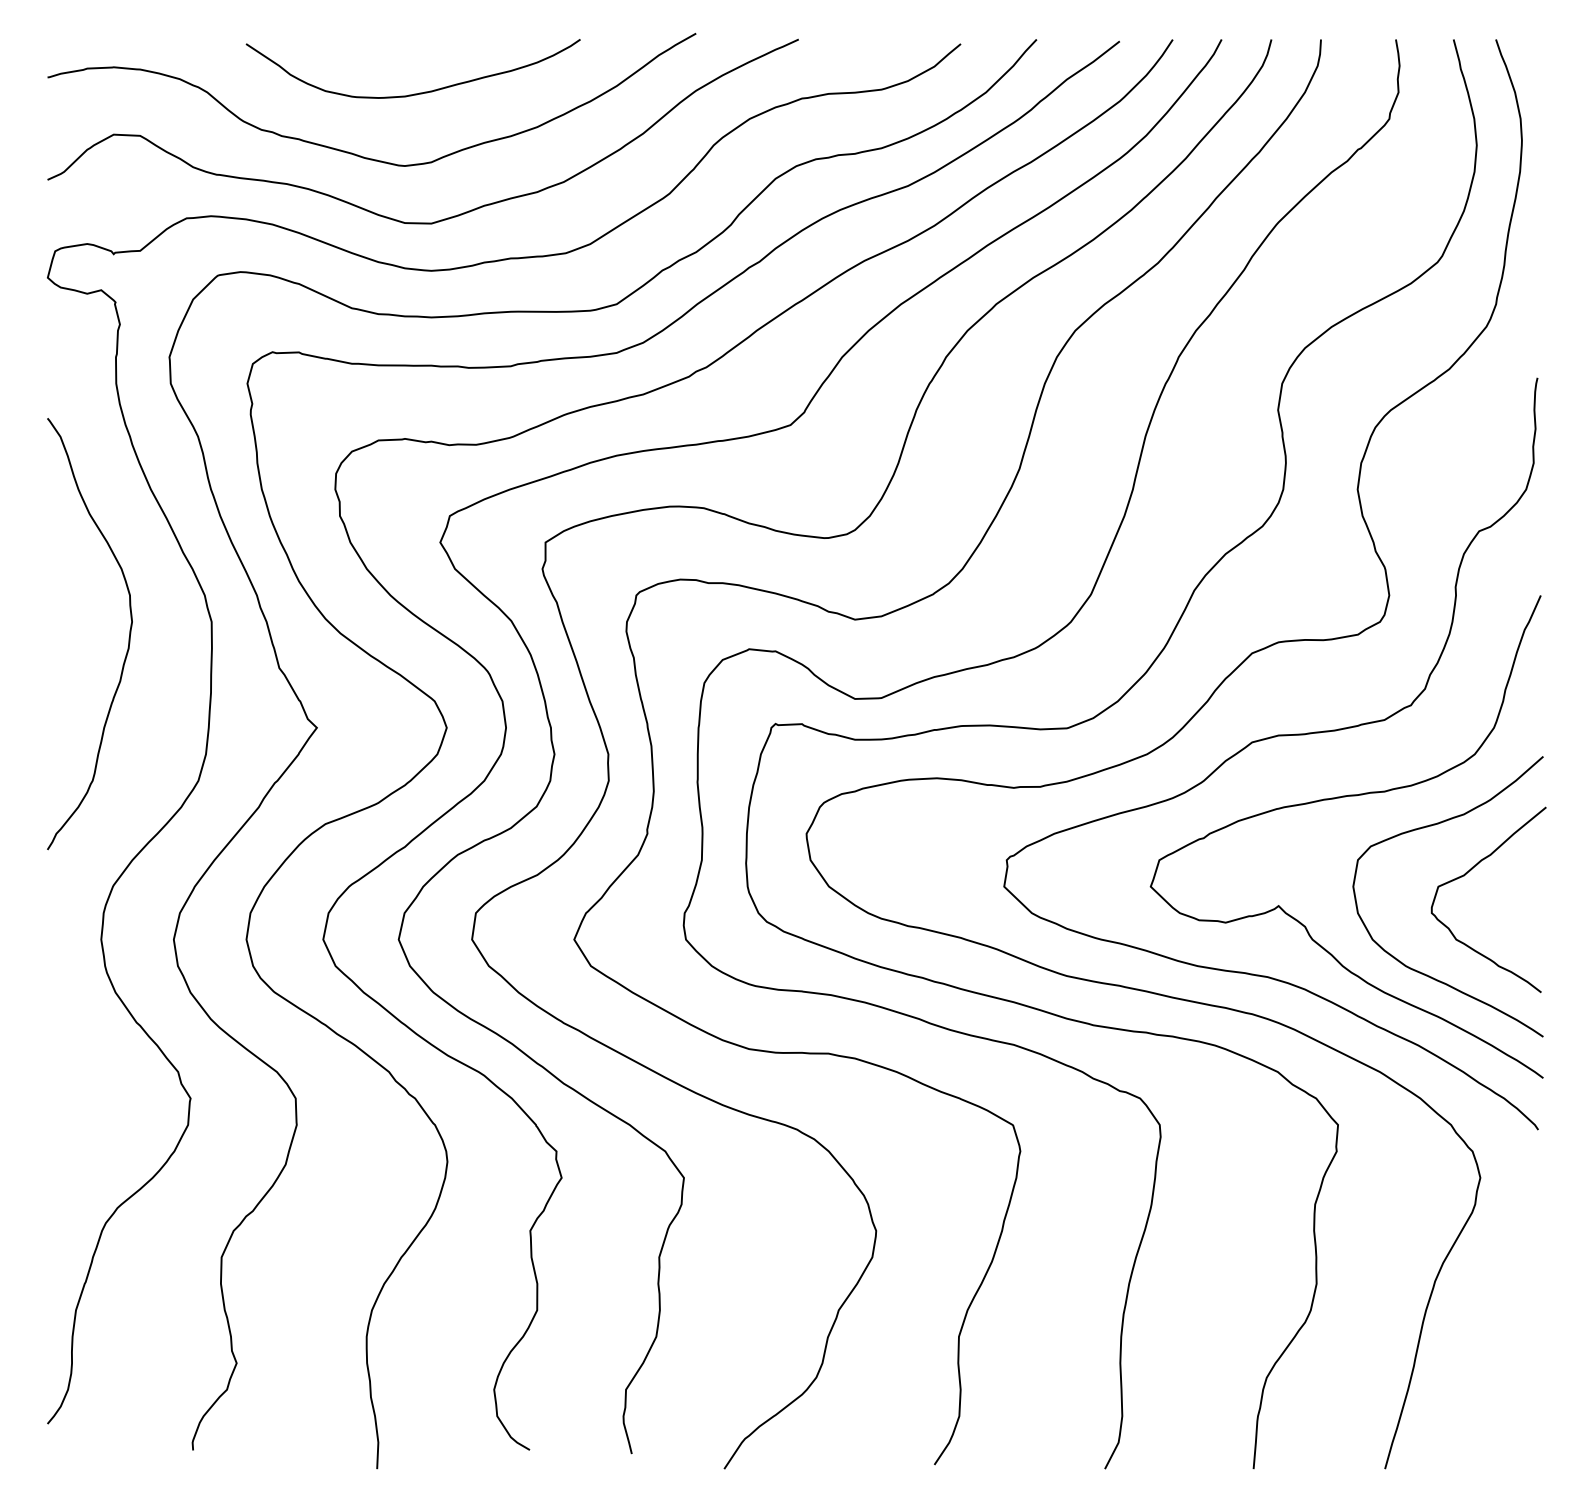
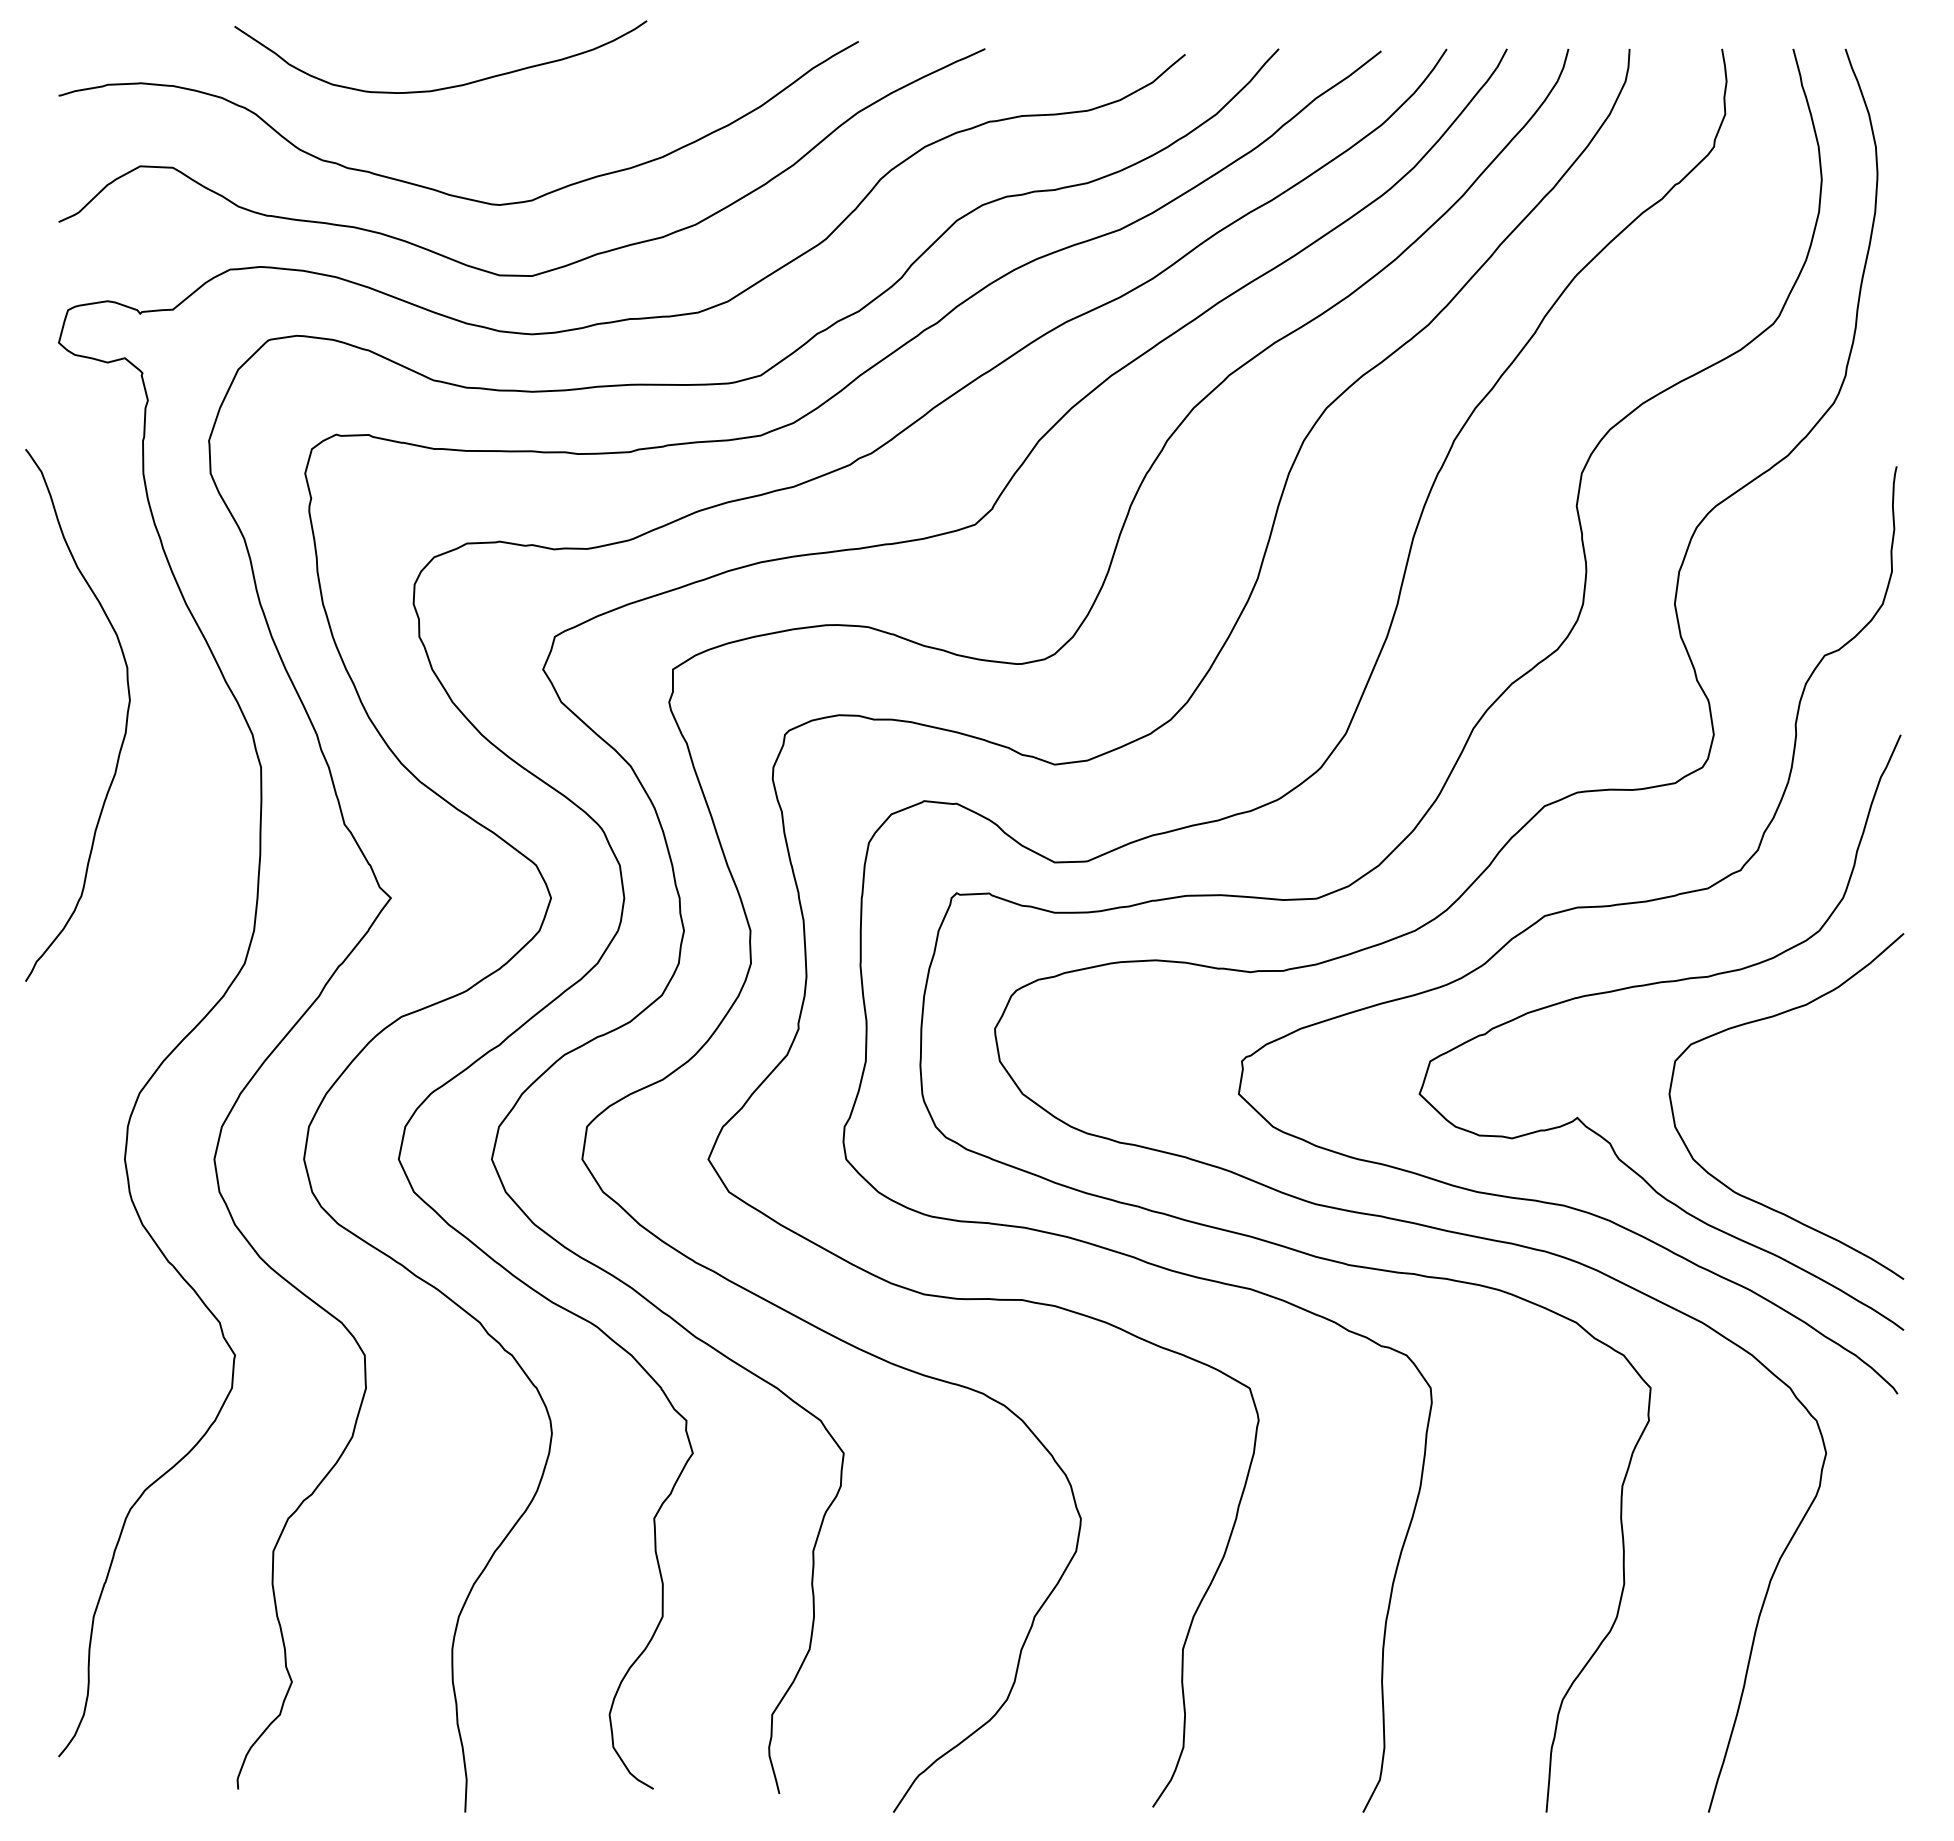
curve: (415, 93) -> (443, 87), moved
curve: (128, 639) -> (125, 722), moved
curve: (1465, 875) -> (1807, 1080), removed

